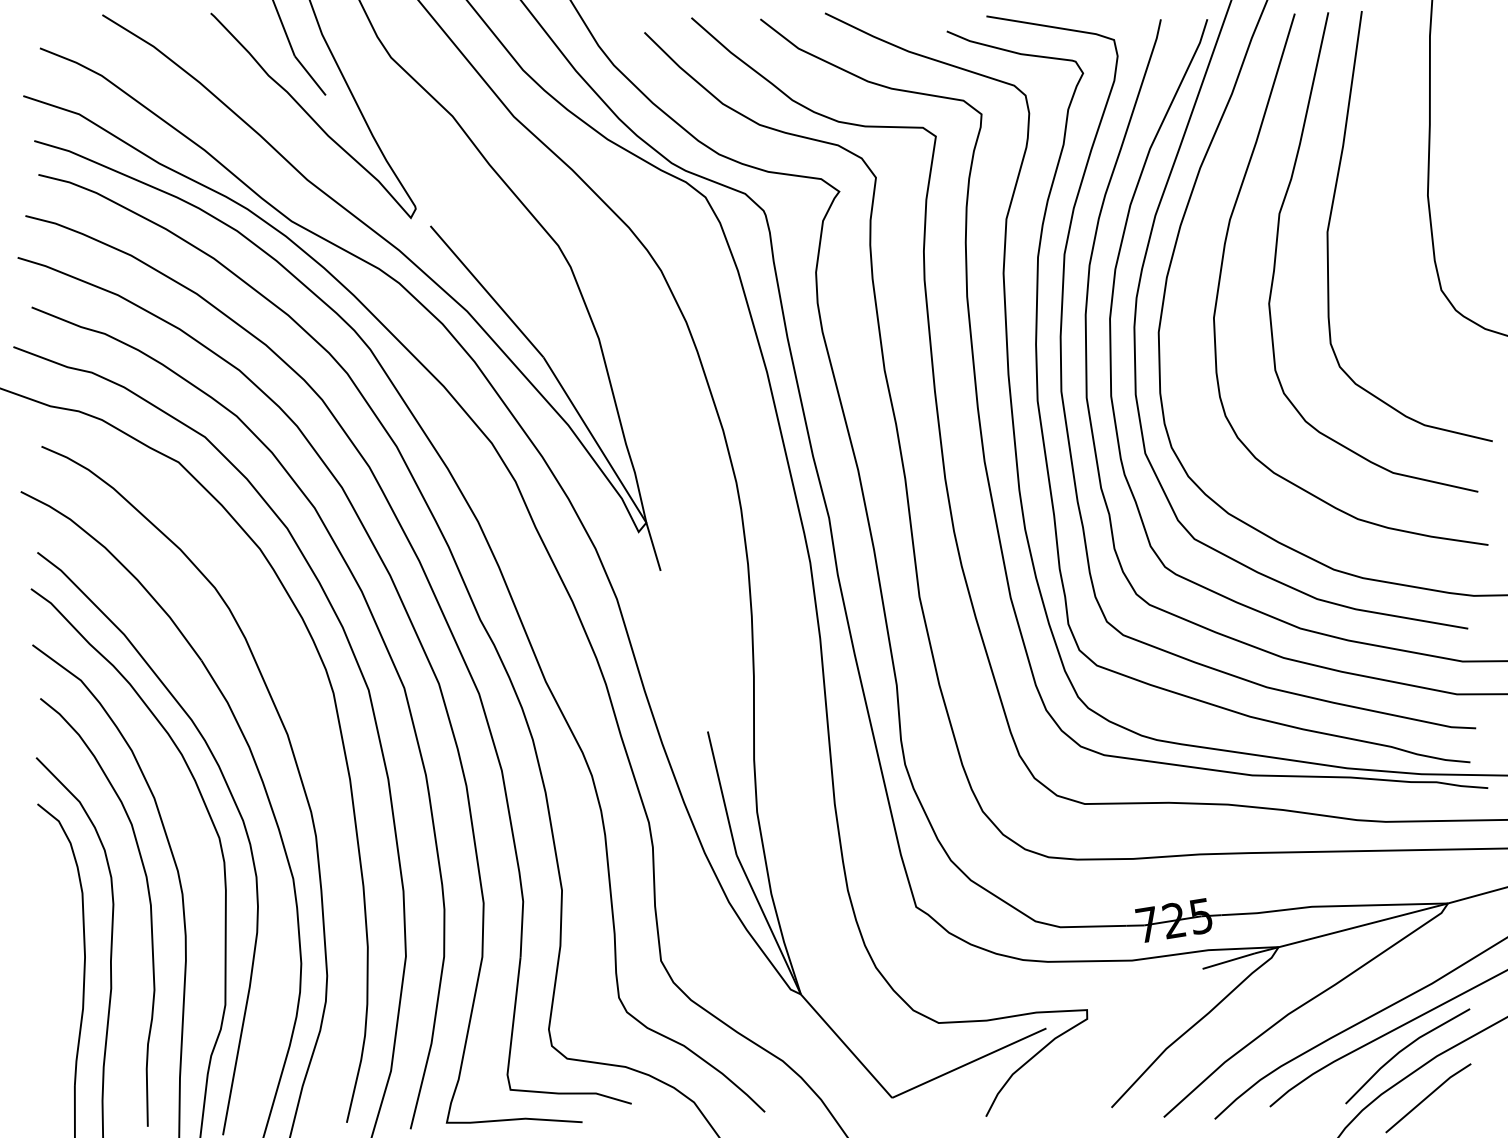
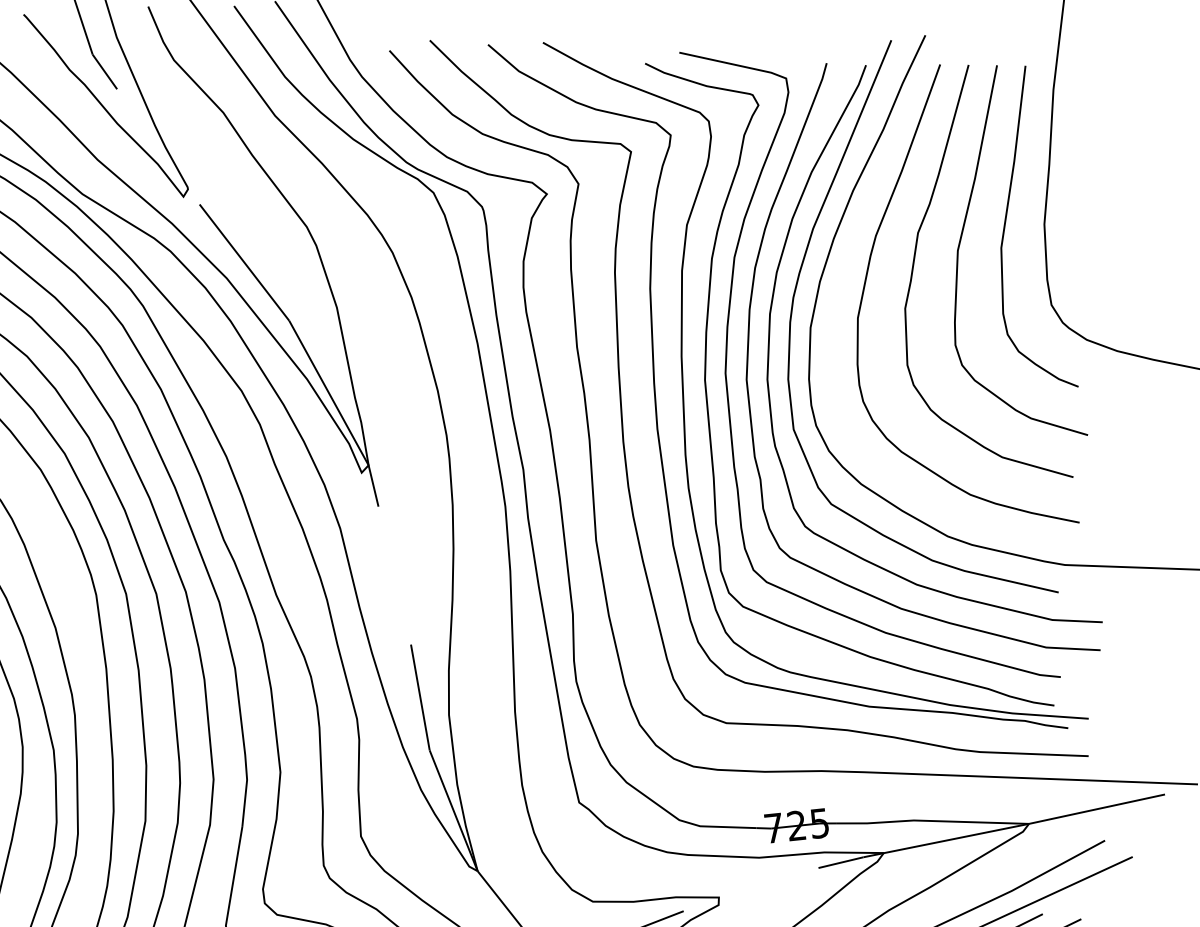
curve: (1383, 188) -> (1007, 216), added

